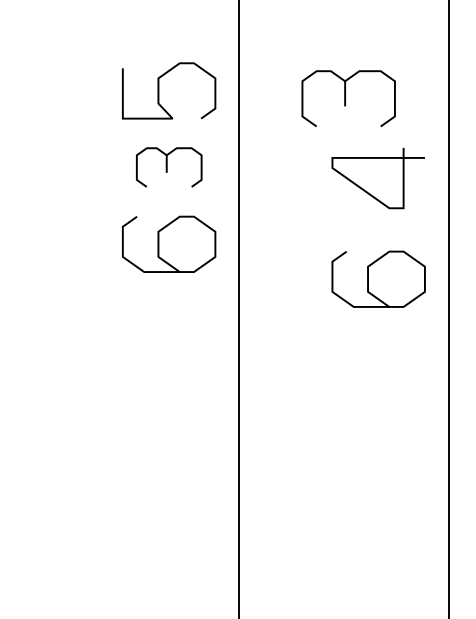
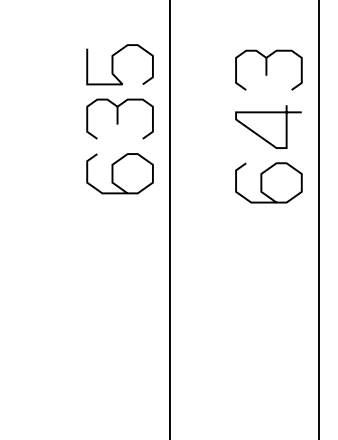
part: (348, 98) -> (268, 70), moved
part: (169, 167) -> (120, 119), size x1.43
curve: (368, 278) -> (261, 182), moved

